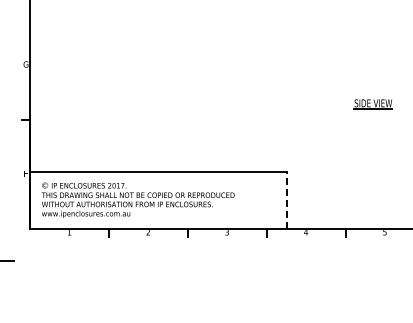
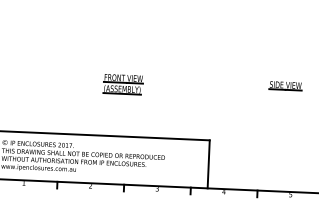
part: (181, 110) -> (123, 84), added
line: (286, 200) -> (208, 164), dashed -> solid

